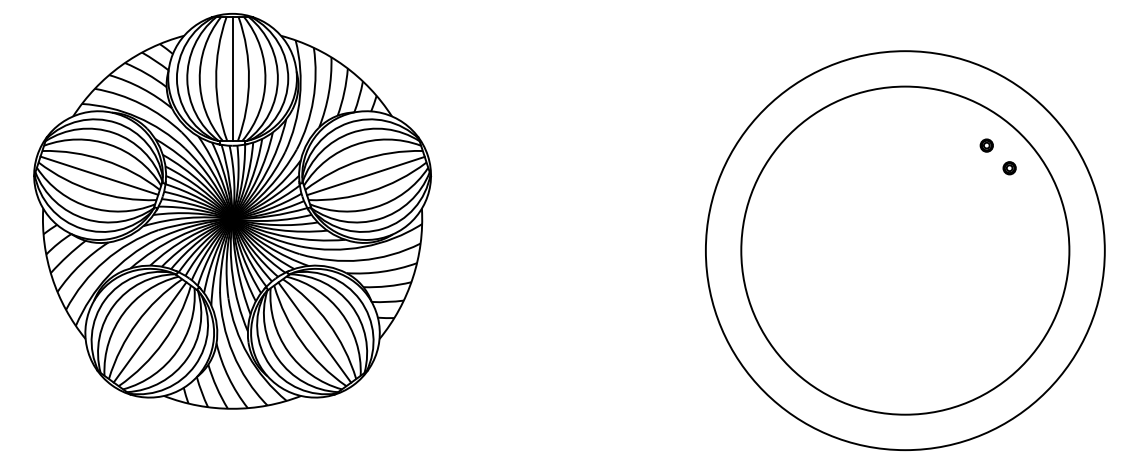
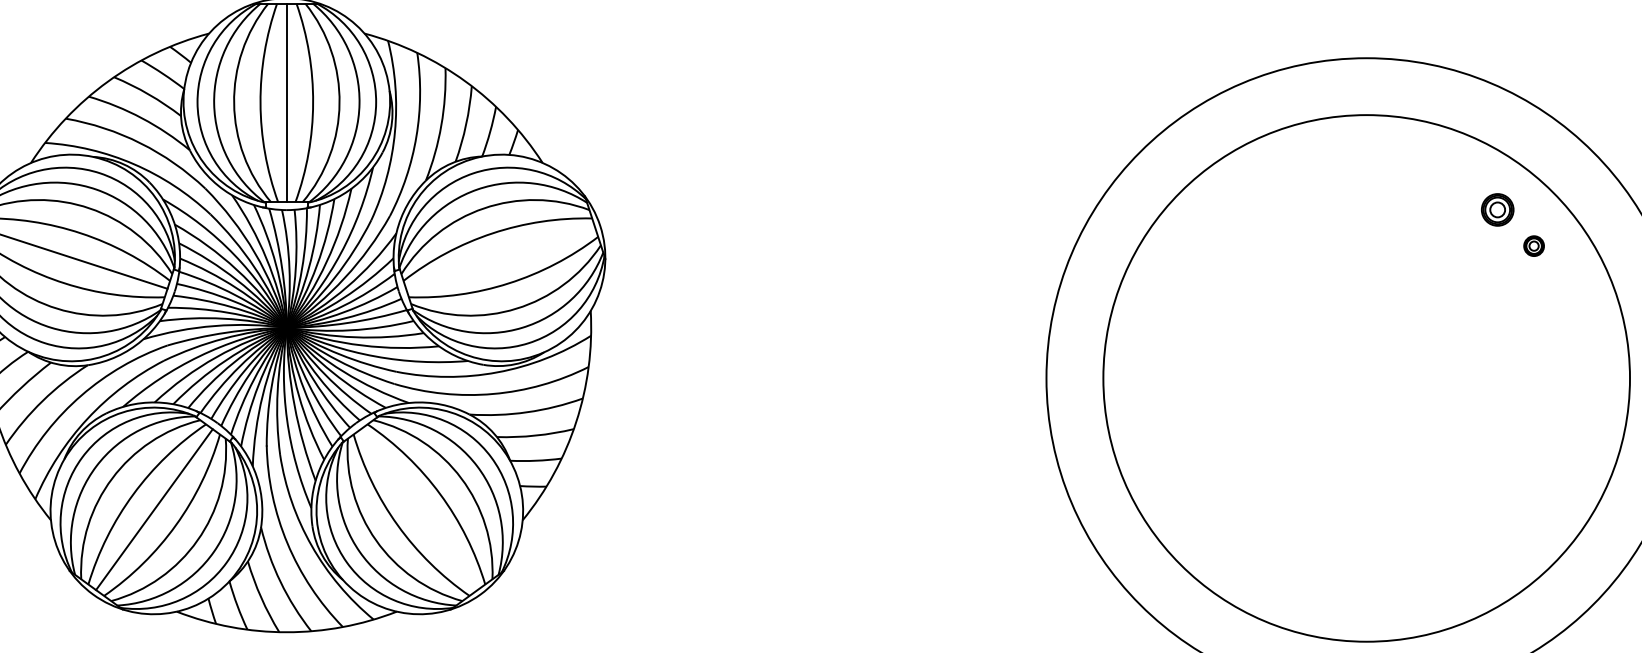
part: (986, 145) -> (1496, 209), size x1.6
line: (365, 175) -> (500, 257), removed
line: (314, 332) -> (418, 509), removed

